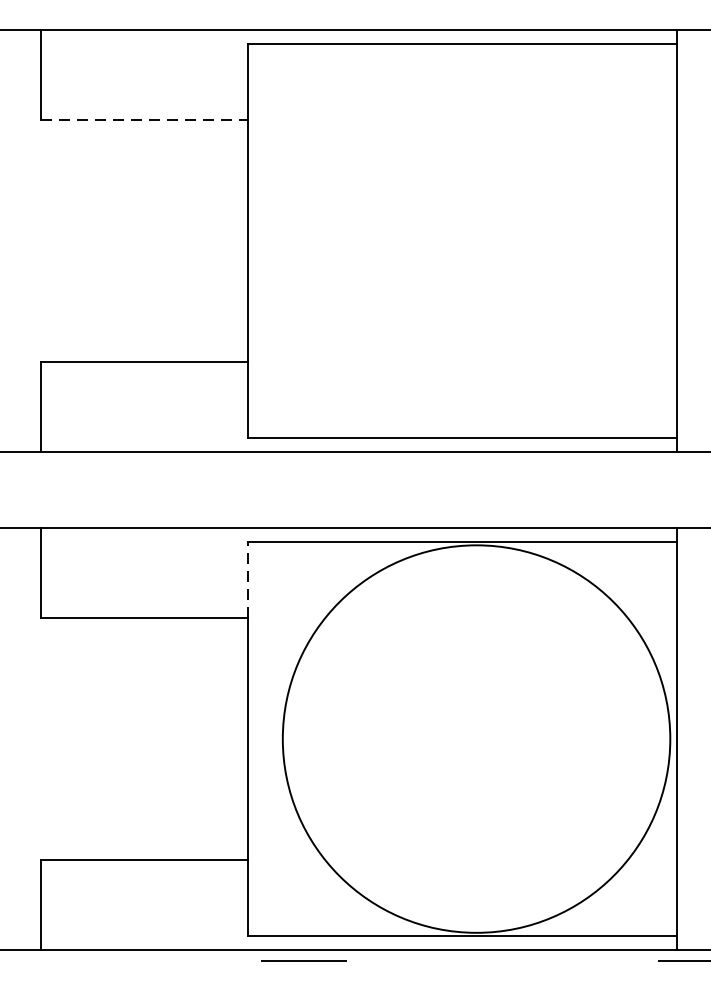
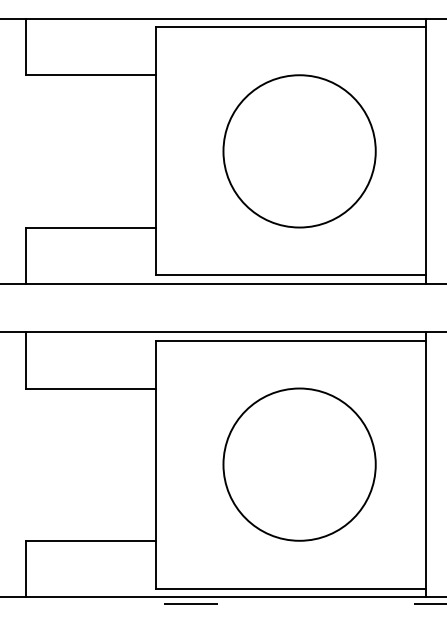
line: (145, 120) -> (91, 75), dashed -> solid
circle: (476, 241) -> (299, 151), added
line: (248, 579) -> (156, 364), dashed -> solid
circle: (476, 738) -> (299, 464), size x0.62

